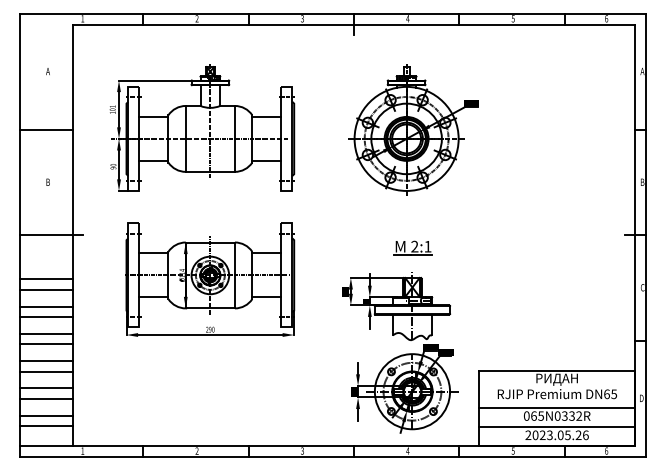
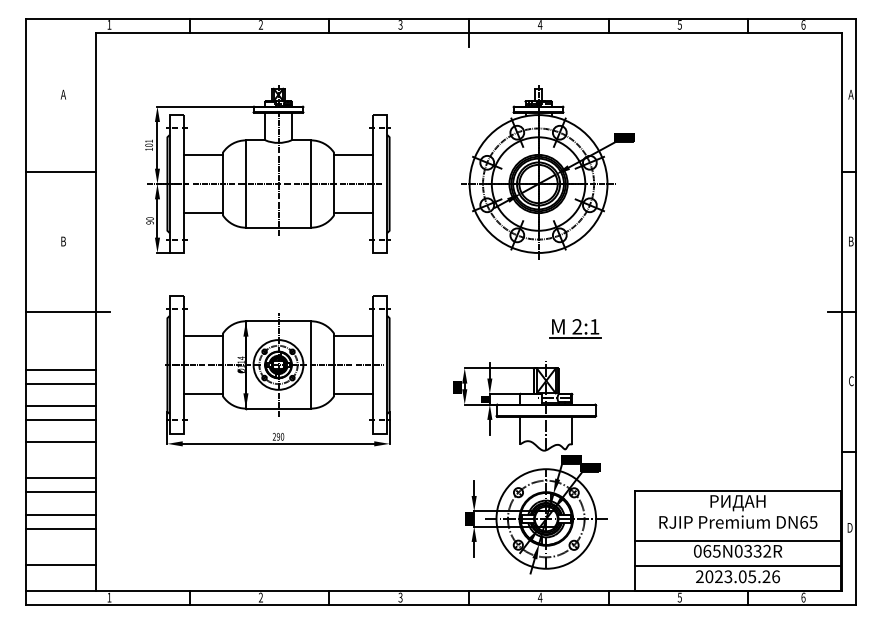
part: (412, 247) -> (574, 327), moved
line: (45, 344) -> (60, 456), removed
line: (45, 415) -> (60, 550), removed

